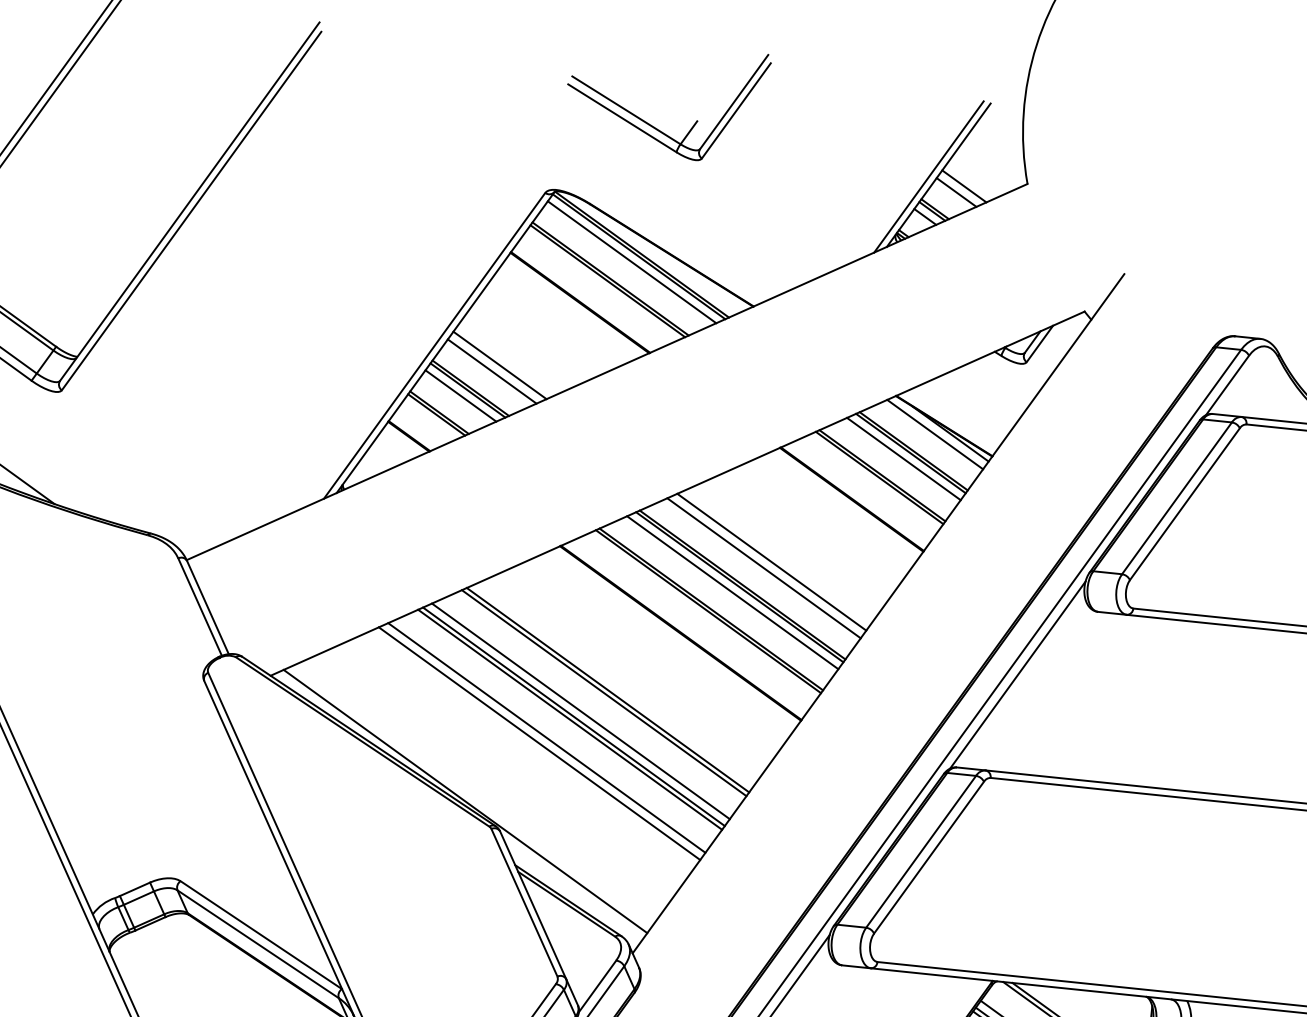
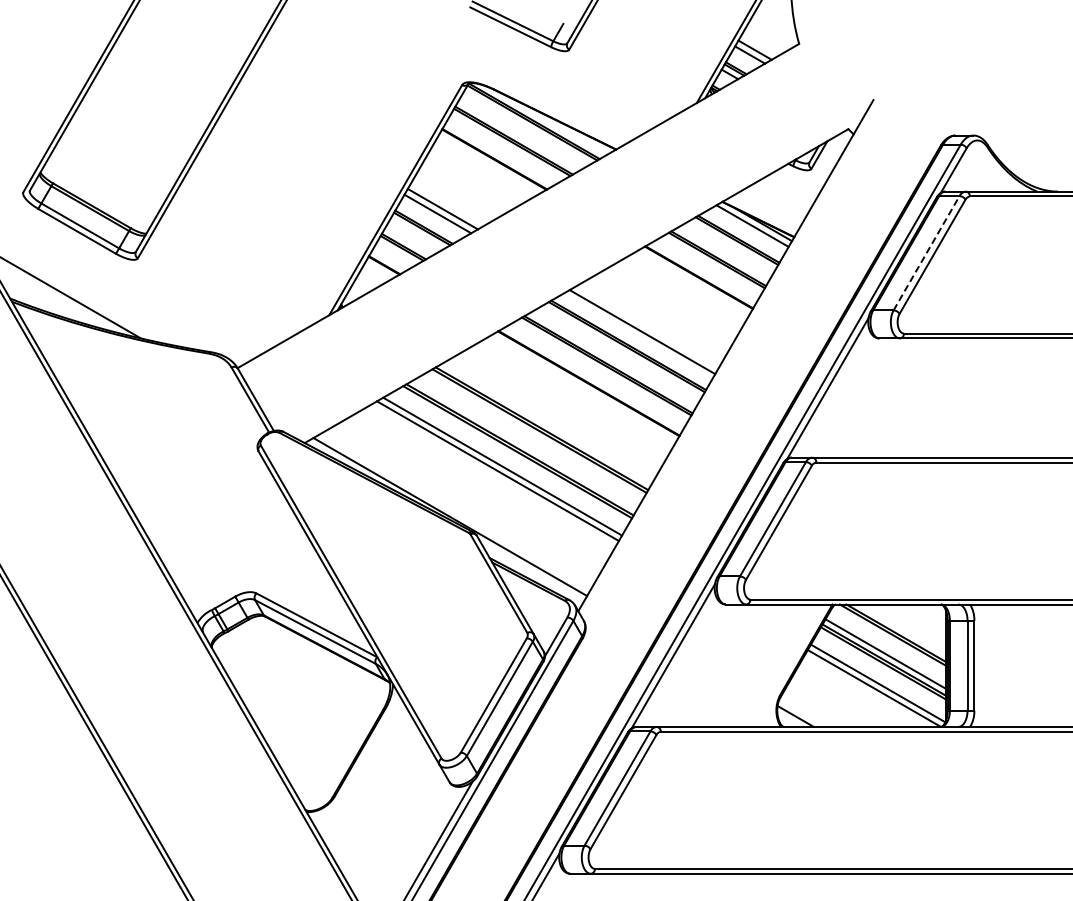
line: (631, 260) -> (527, 126), removed
line: (460, 396) -> (417, 233), removed
line: (903, 459) -> (732, 245), removed
line: (1176, 498) -> (926, 253), solid -> dashed
line: (771, 562) -> (647, 327), removed
line: (731, 592) -> (621, 351), removed
line: (580, 711) -> (524, 445), removed

